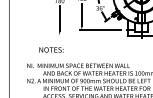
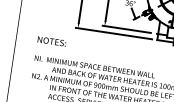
line: (90, 35) -> (114, 33), added
text: (51, 49) -> (52, 40), moved

